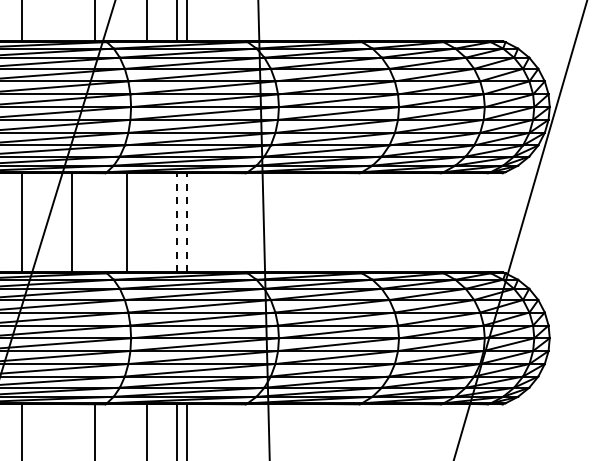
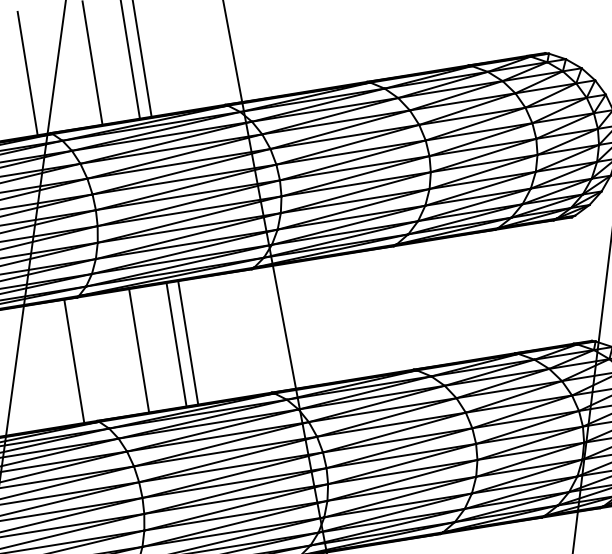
line: (72, 222) -> (74, 360), moved
line: (127, 222) -> (139, 350), moved
line: (177, 222) -> (176, 344), dashed -> solid
line: (186, 222) -> (188, 342), dashed -> solid

